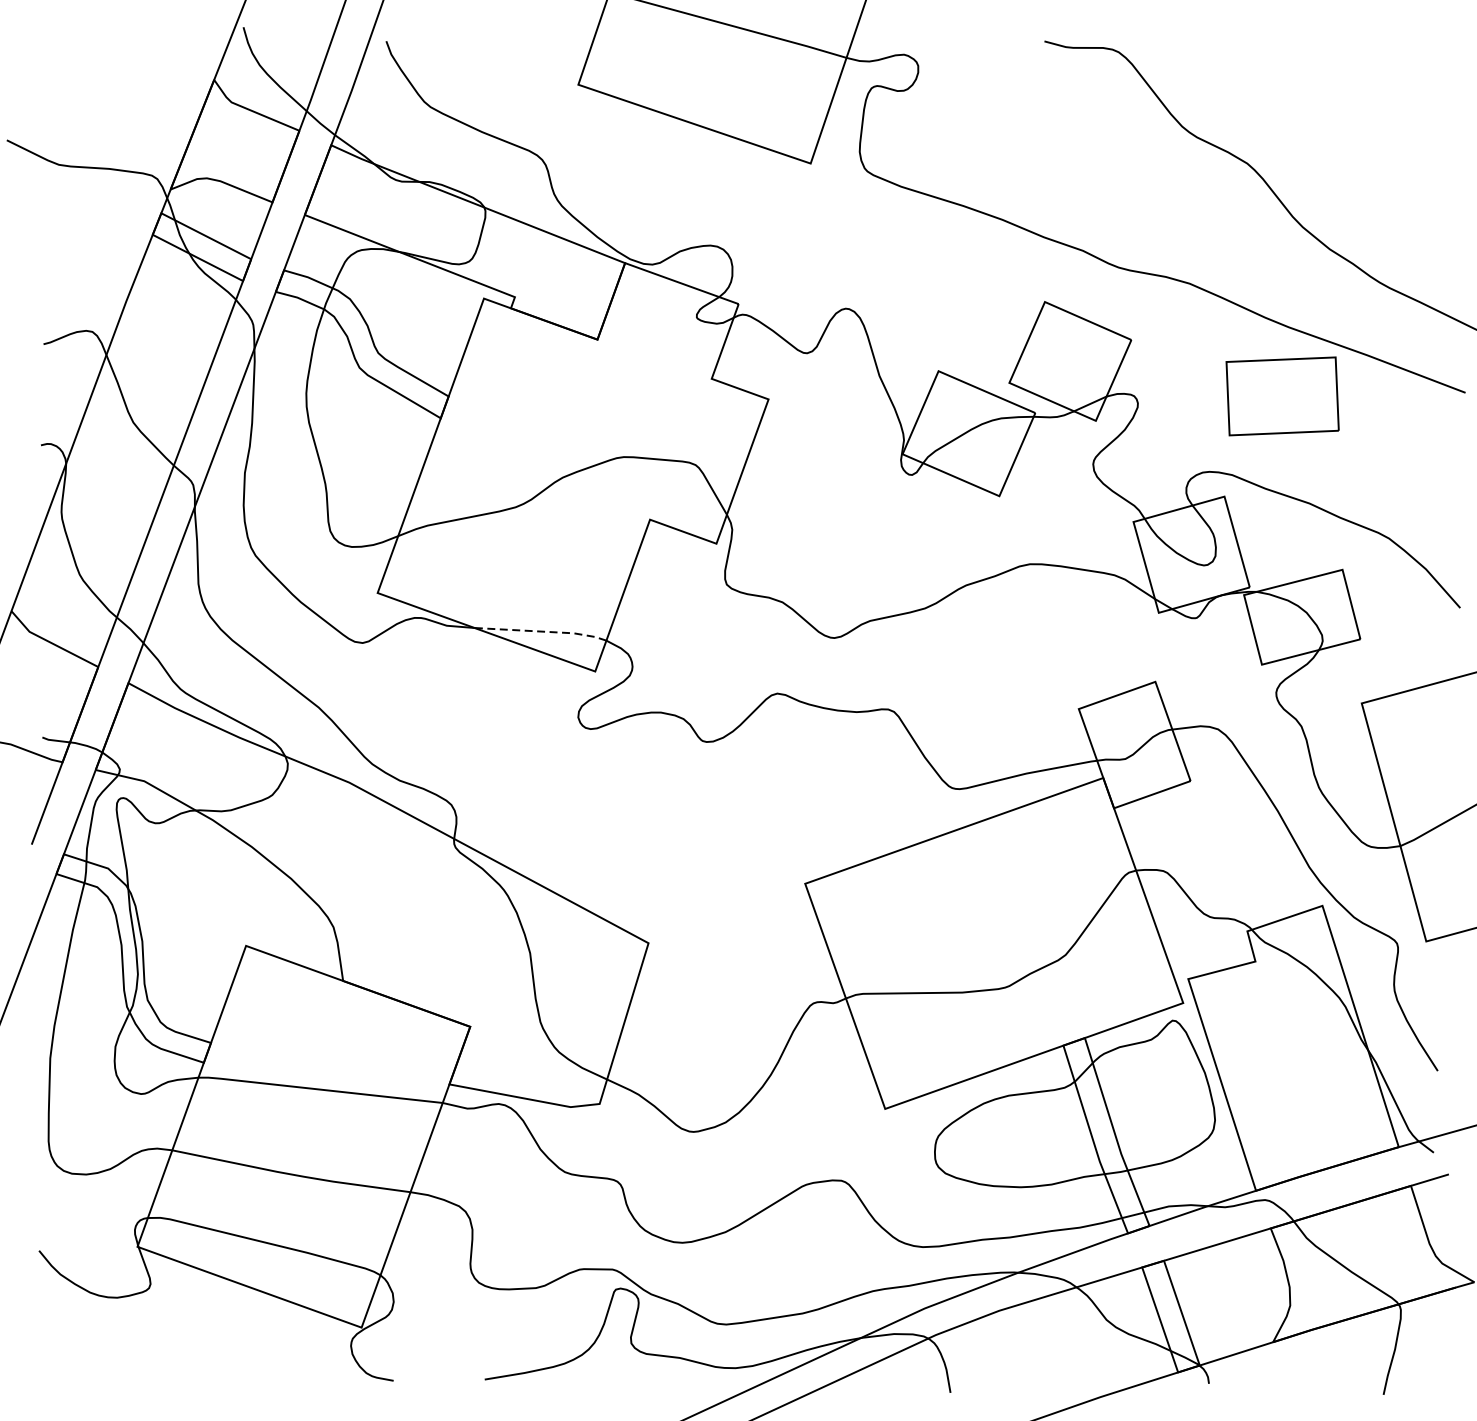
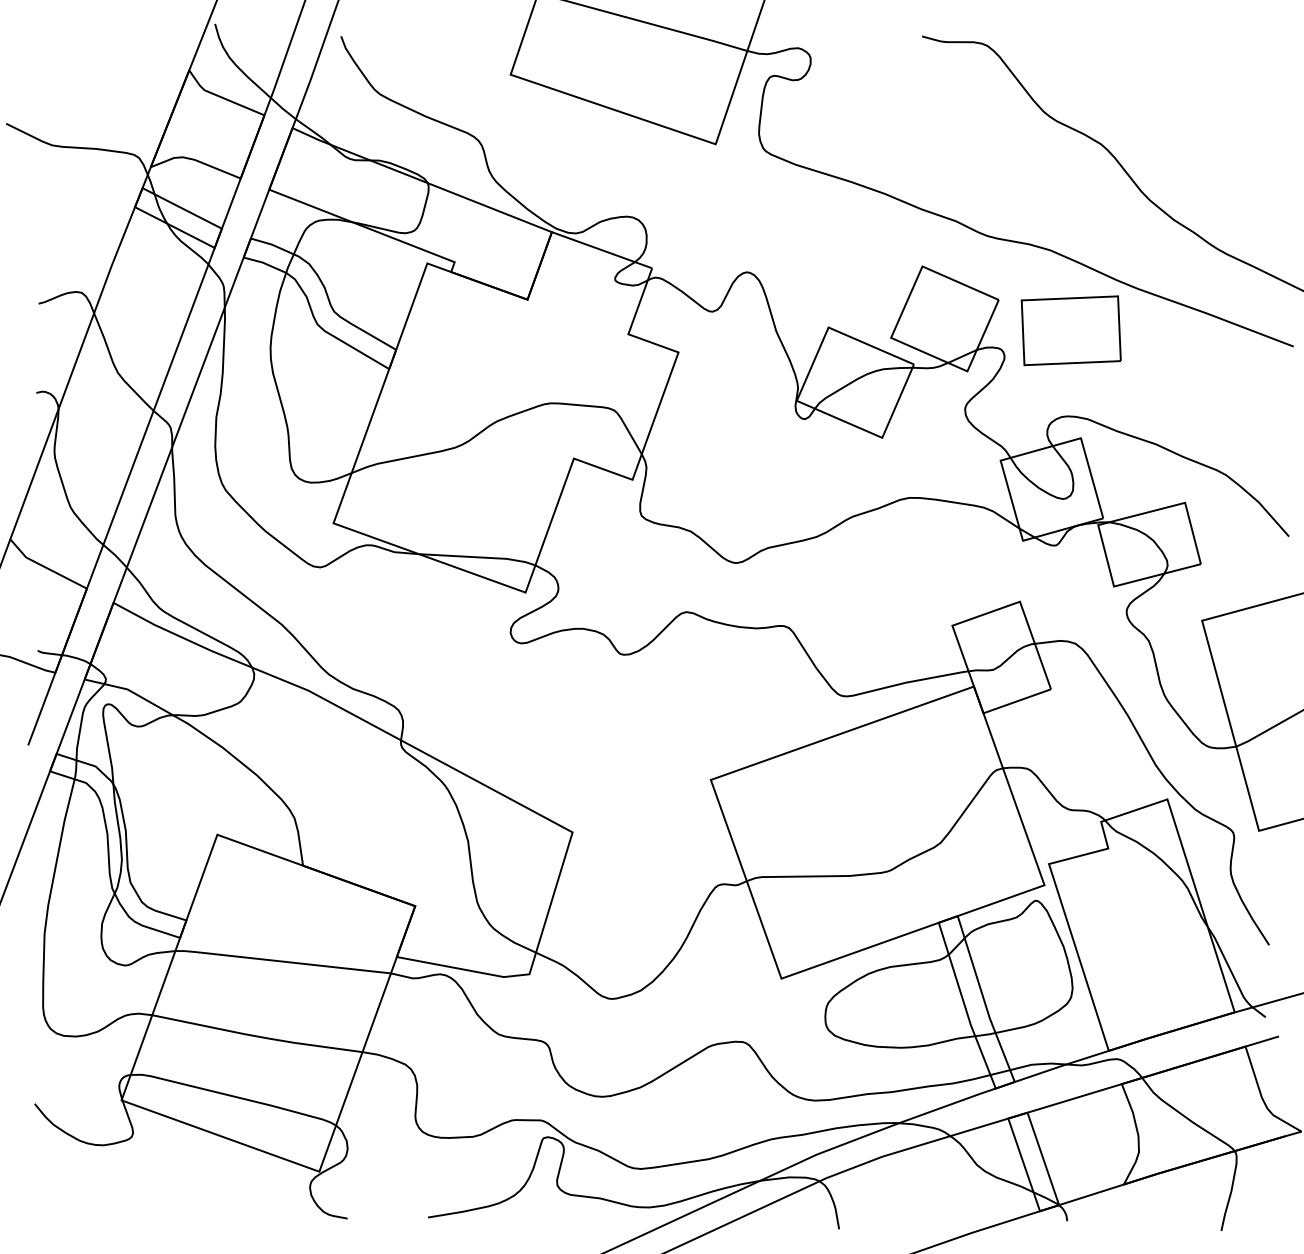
part: (1281, 396) -> (1070, 330), moved
line: (541, 631) -> (478, 557), dashed -> solid

